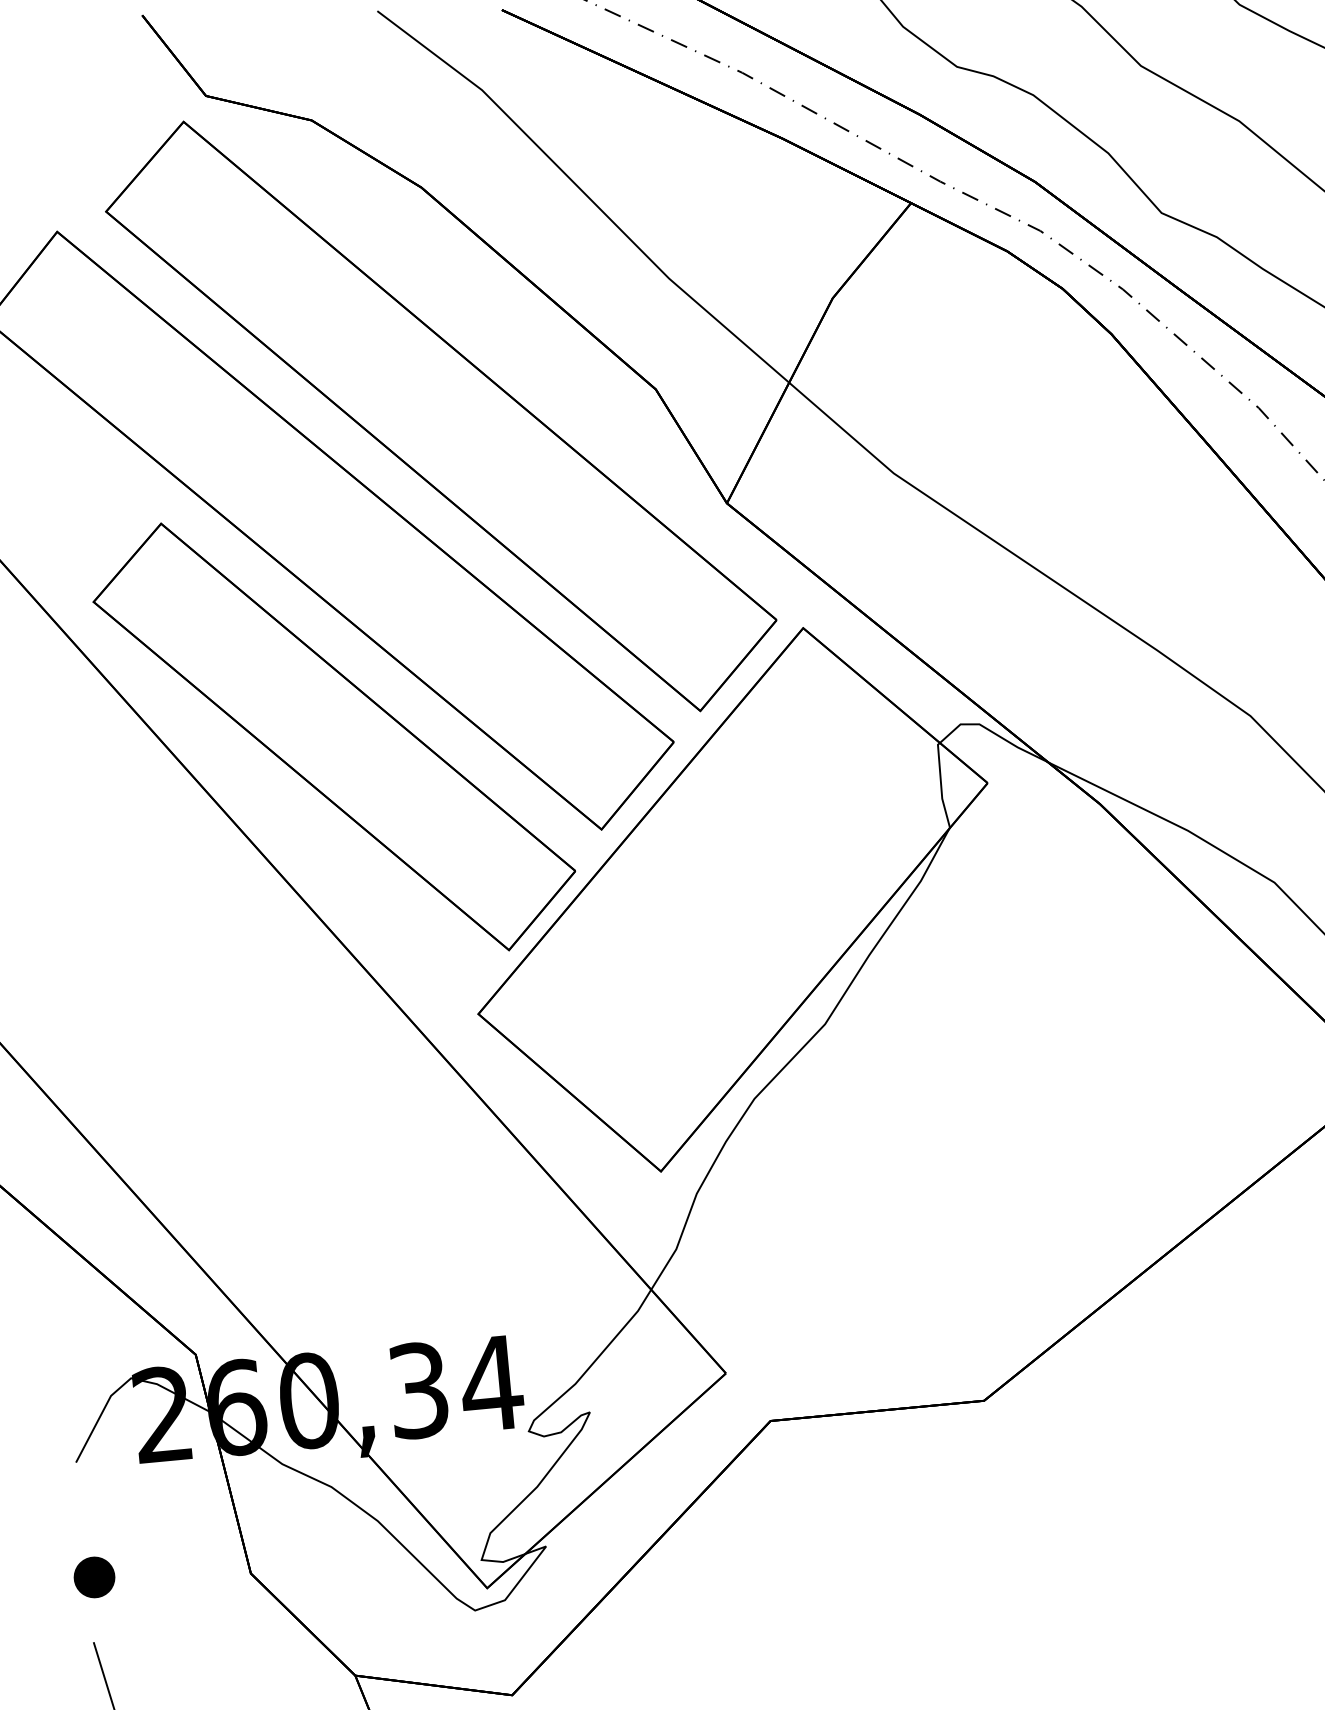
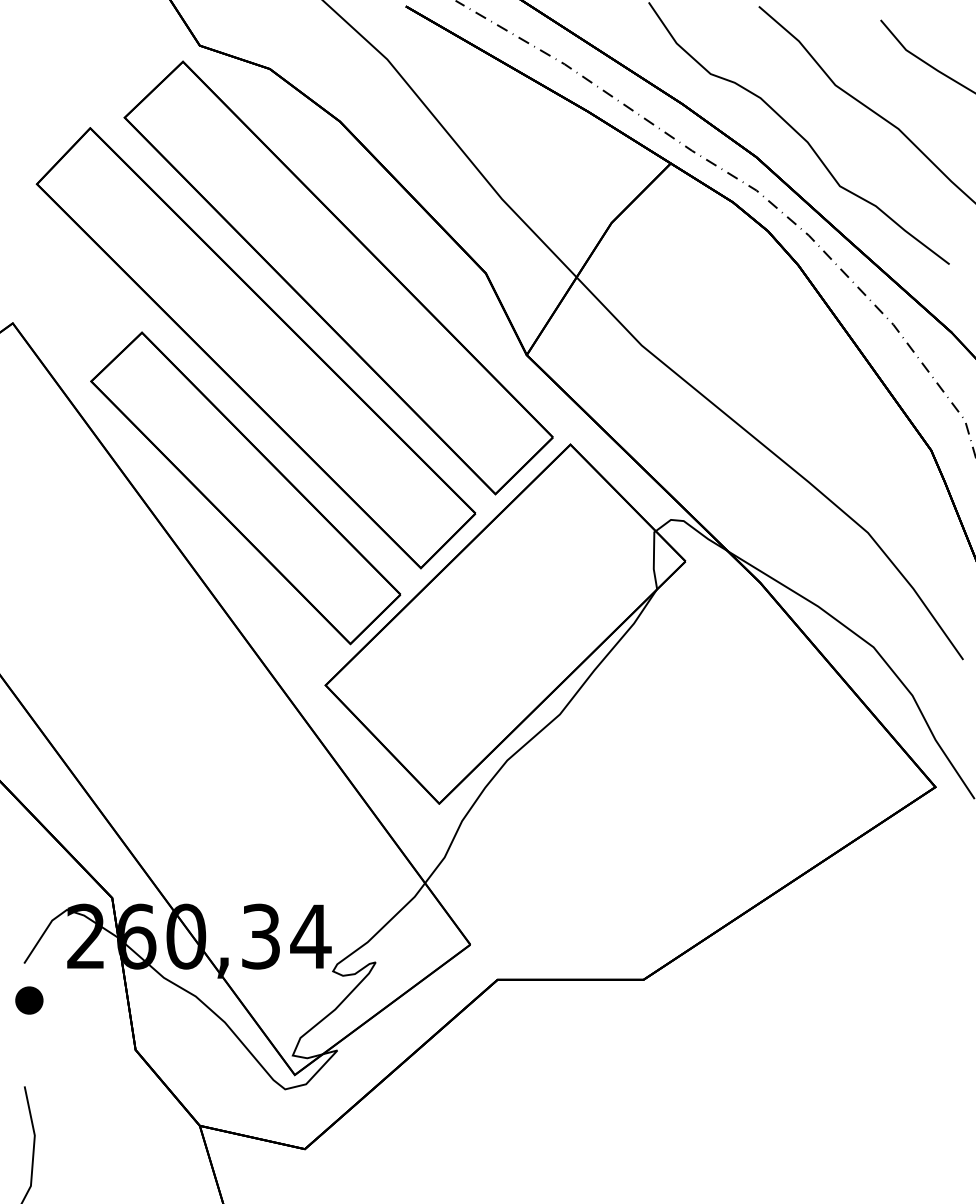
part: (94, 1577) -> (29, 1000), moved

